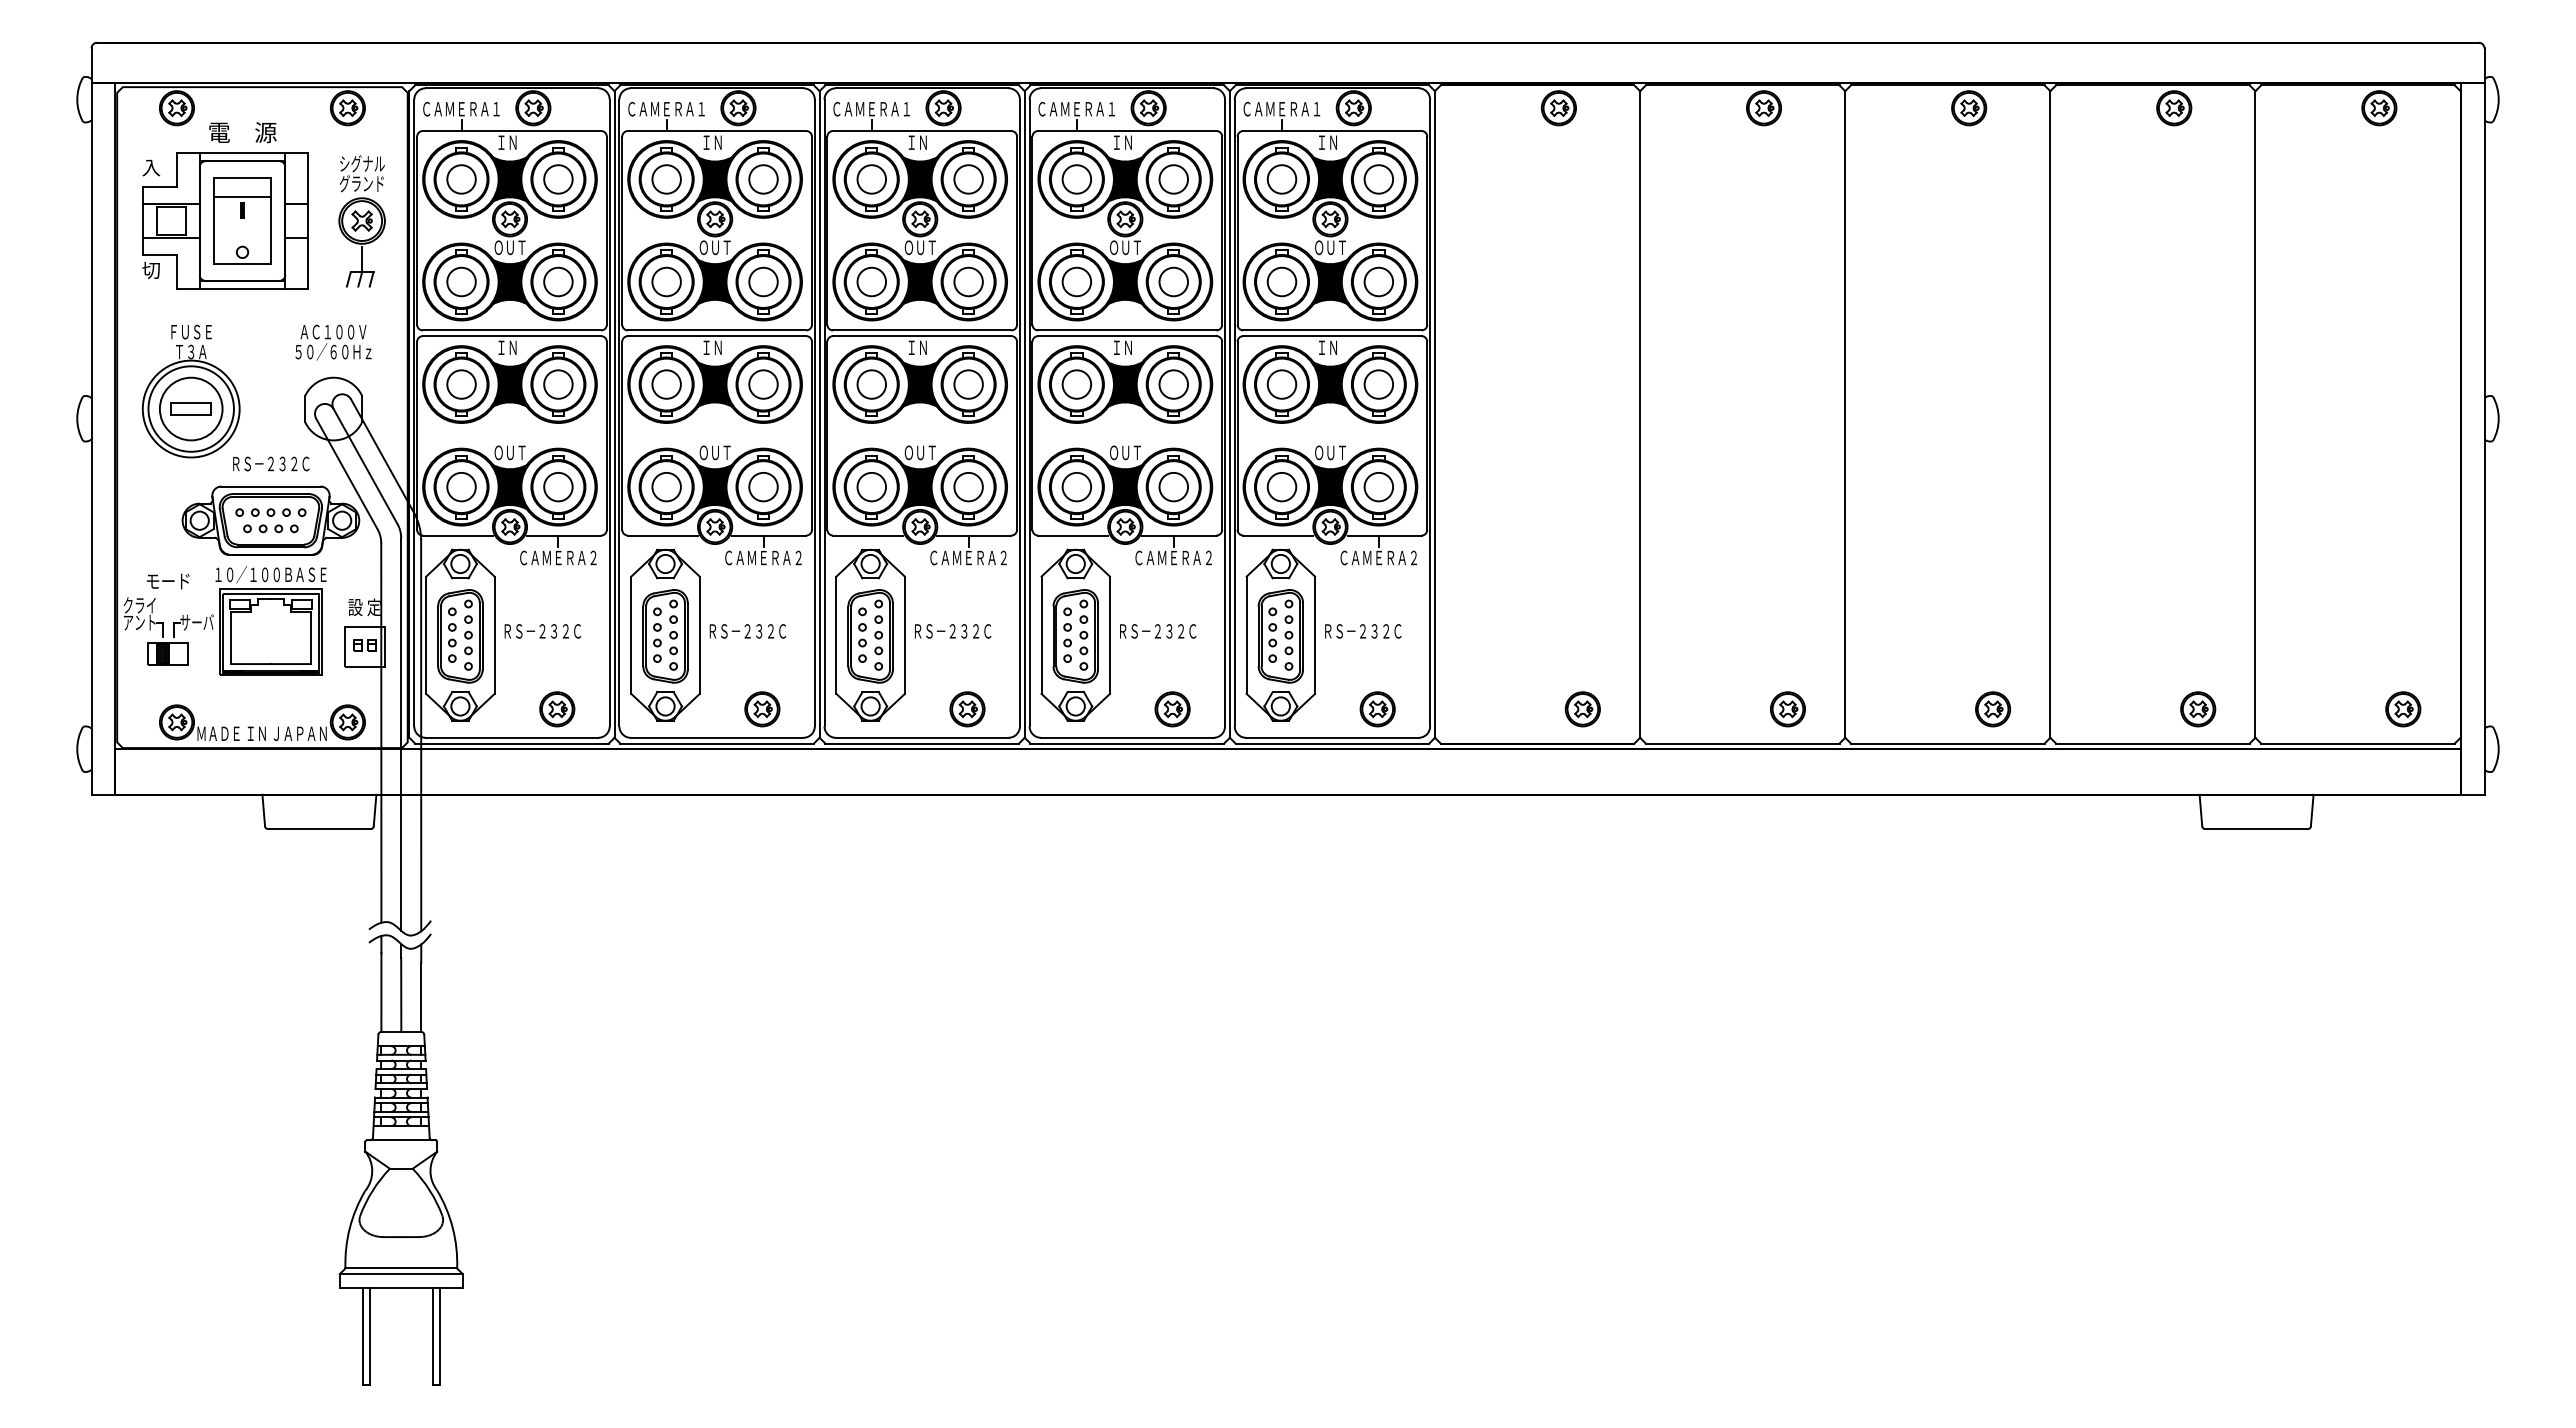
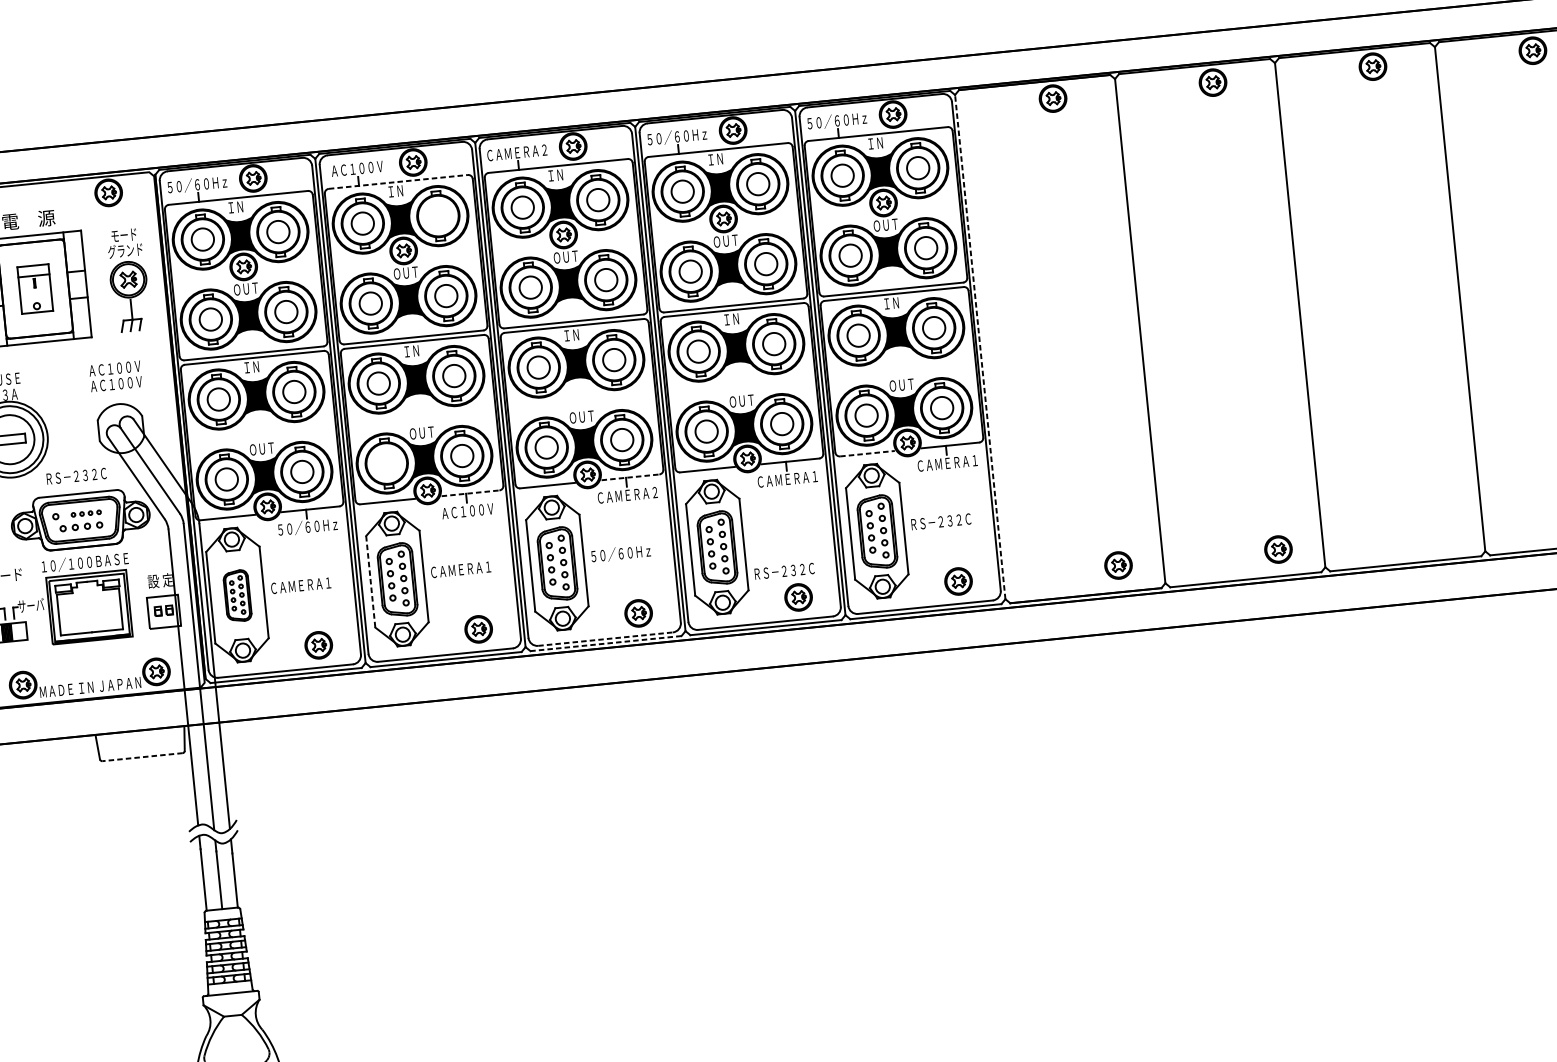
text: (906, 107) -> (544, 148), ＣＡＭＥＲＡ１ -> ＣＡＭＥＲＡ２
text: (461, 108) -> (197, 184), ＣＡＭＥＲＡ１ -> ５０／６０Ｈｚ
text: (666, 108) -> (357, 168), ＣＡＭＥＲＡ１ -> ＡＣ１００Ｖ
text: (1076, 108) -> (676, 136), ＣＡＭＥＲＡ１ -> ５０／６０Ｈｚ
text: (1281, 108) -> (836, 120), ＣＡＭＥＲＡ１ -> ５０／６０Ｈｚ
line: (717, 131) -> (398, 182), solid -> dashed
text: (362, 163) -> (124, 234), シグナル -> モード
circle: (763, 179) -> (438, 216), removed
part: (242, 220) -> (35, 288), size x0.7
text: (333, 351) -> (116, 383), ５０／６０Ｈｚ -> ＡＣ１００Ｖ
line: (1434, 413) -> (979, 346), solid -> dashed
circle: (666, 487) -> (386, 463), removed
part: (278, 512) -> (86, 513), size x0.7
line: (769, 535) -> (470, 493), solid -> dashed
line: (974, 535) -> (630, 477), solid -> dashed
line: (1278, 535) -> (867, 453), solid -> dashed
text: (1208, 556) -> (814, 475), ＣＡＭＥＲＡ２ -> ＣＡＭＥＲＡ１
text: (1413, 556) -> (974, 459), ＣＡＭＥＲＡ２ -> ＣＡＭＥＲＡ１
text: (558, 557) -> (307, 526), ＣＡＭＥＲＡ２ -> ５０／６０Ｈｚ
text: (763, 557) -> (467, 510), ＣＡＭＥＲＡ２ -> ＡＣ１００Ｖ
text: (952, 630) -> (620, 553), ＲＳ－２３２Ｃ -> ５０／６０Ｈｚ
text: (542, 631) -> (301, 585), ＲＳ－２３２Ｃ -> ＣＡＭＥＲＡ１
text: (747, 631) -> (461, 569), ＲＳ－２３２Ｃ -> ＣＡＭＥＲＡ１
text: (1158, 631) -> (784, 571), moved
line: (631, 635) -> (370, 582), solid -> dashed
part: (460, 636) -> (237, 596), size x0.7
part: (1993, 709) -> (1438, 533), removed
line: (922, 737) -> (605, 638), solid -> dashed
line: (922, 743) -> (606, 643), solid -> dashed
line: (319, 828) -> (142, 756), solid -> dashed

